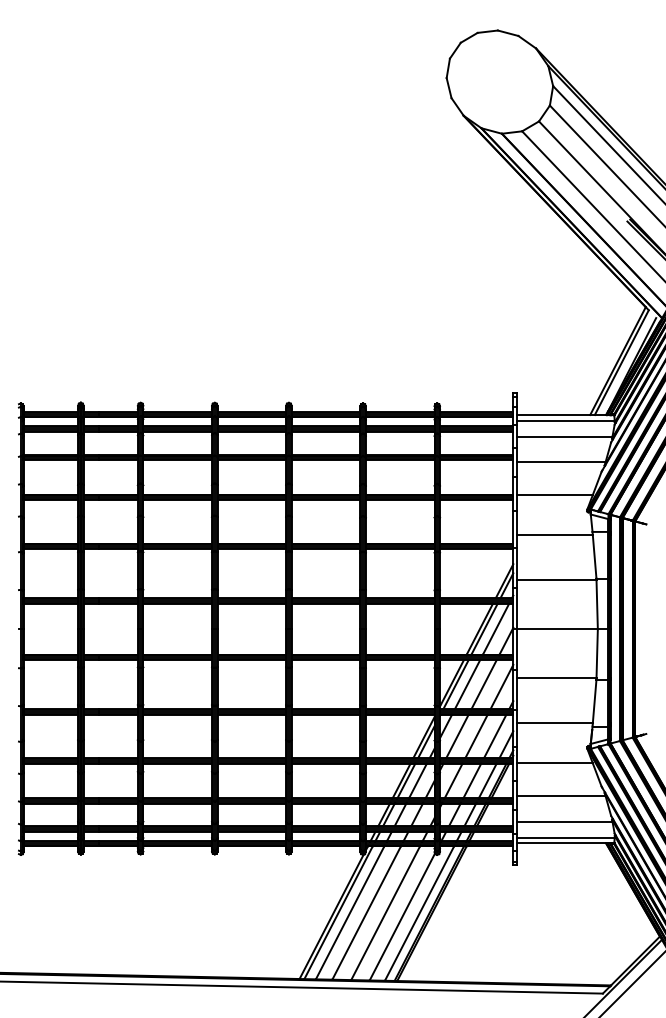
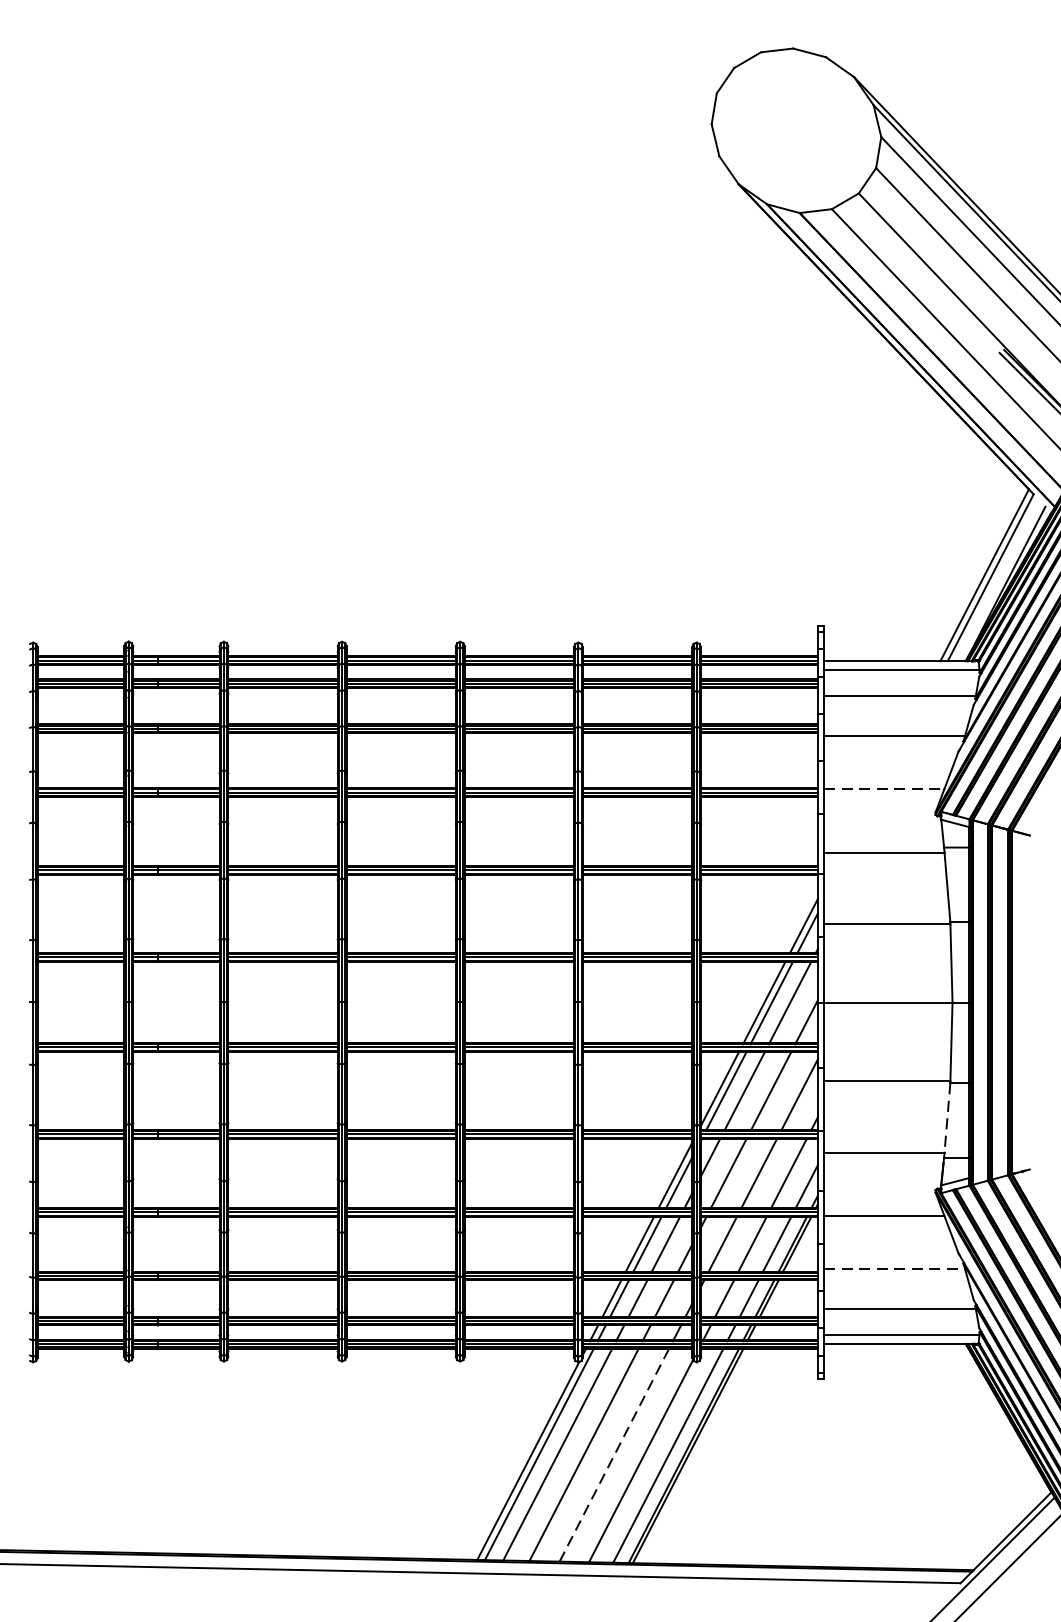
line: (554, 495) -> (883, 789), solid -> dashed
line: (594, 701) -> (947, 1117), solid -> dashed
line: (561, 796) -> (894, 1269), solid -> dashed
line: (385, 912) -> (614, 1453), solid -> dashed

